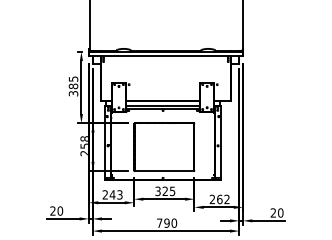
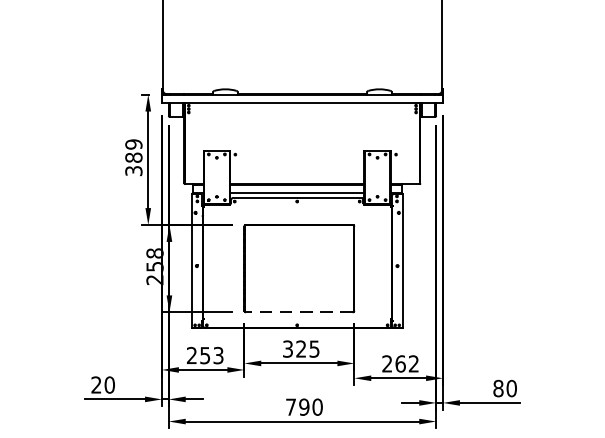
text: (72, 78) -> (132, 143), 385 -> 389
line: (163, 171) -> (297, 312), solid -> dashed
text: (112, 194) -> (204, 354), 243 -> 253
text: (273, 212) -> (498, 387), 20 -> 80

